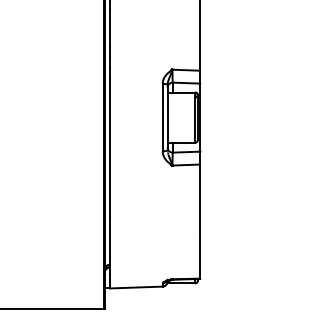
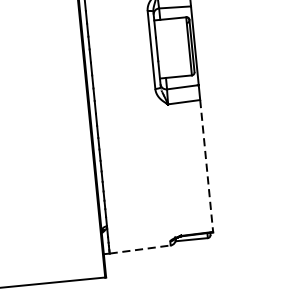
line: (200, 222) -> (207, 167), solid -> dashed
line: (136, 287) -> (140, 249), solid -> dashed

